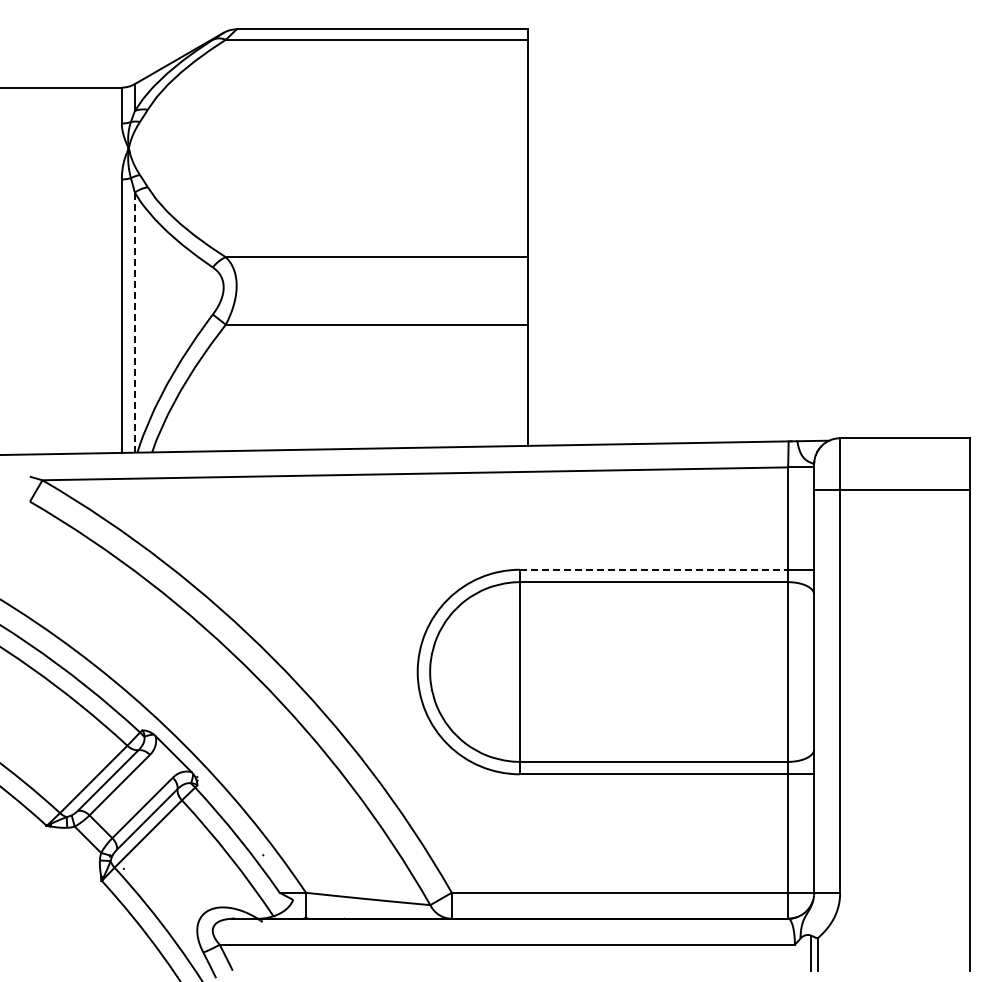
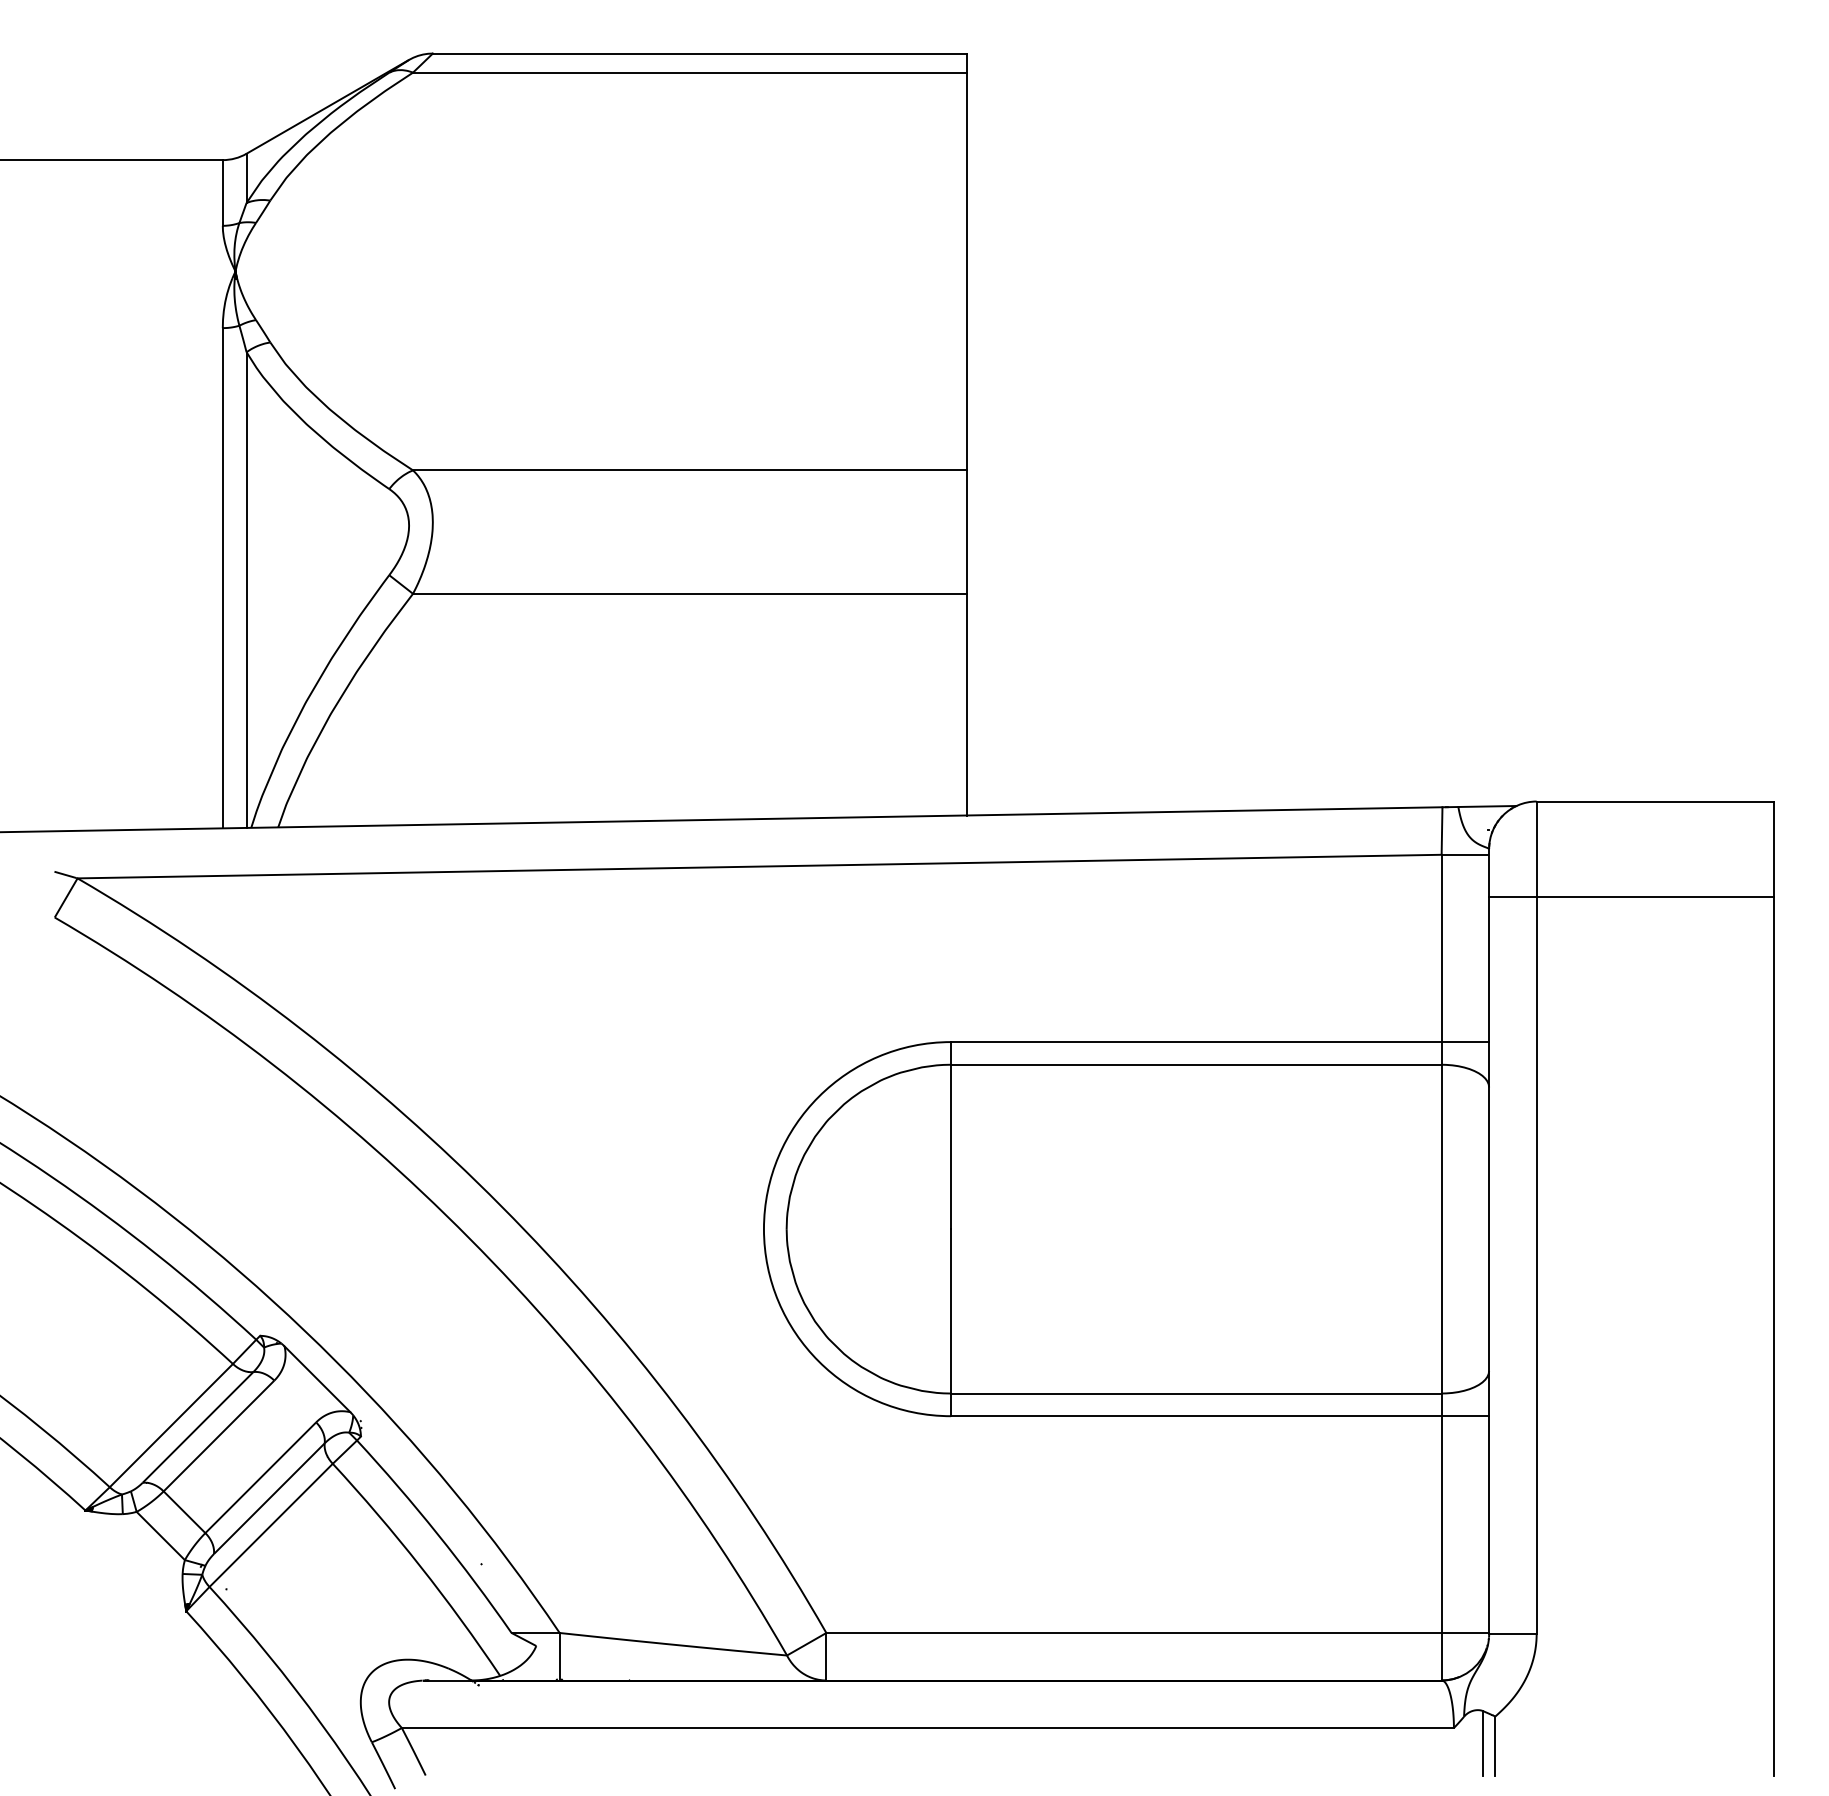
line: (134, 323) -> (245, 591), dashed -> solid
line: (654, 569) -> (1197, 1041), dashed -> solid

